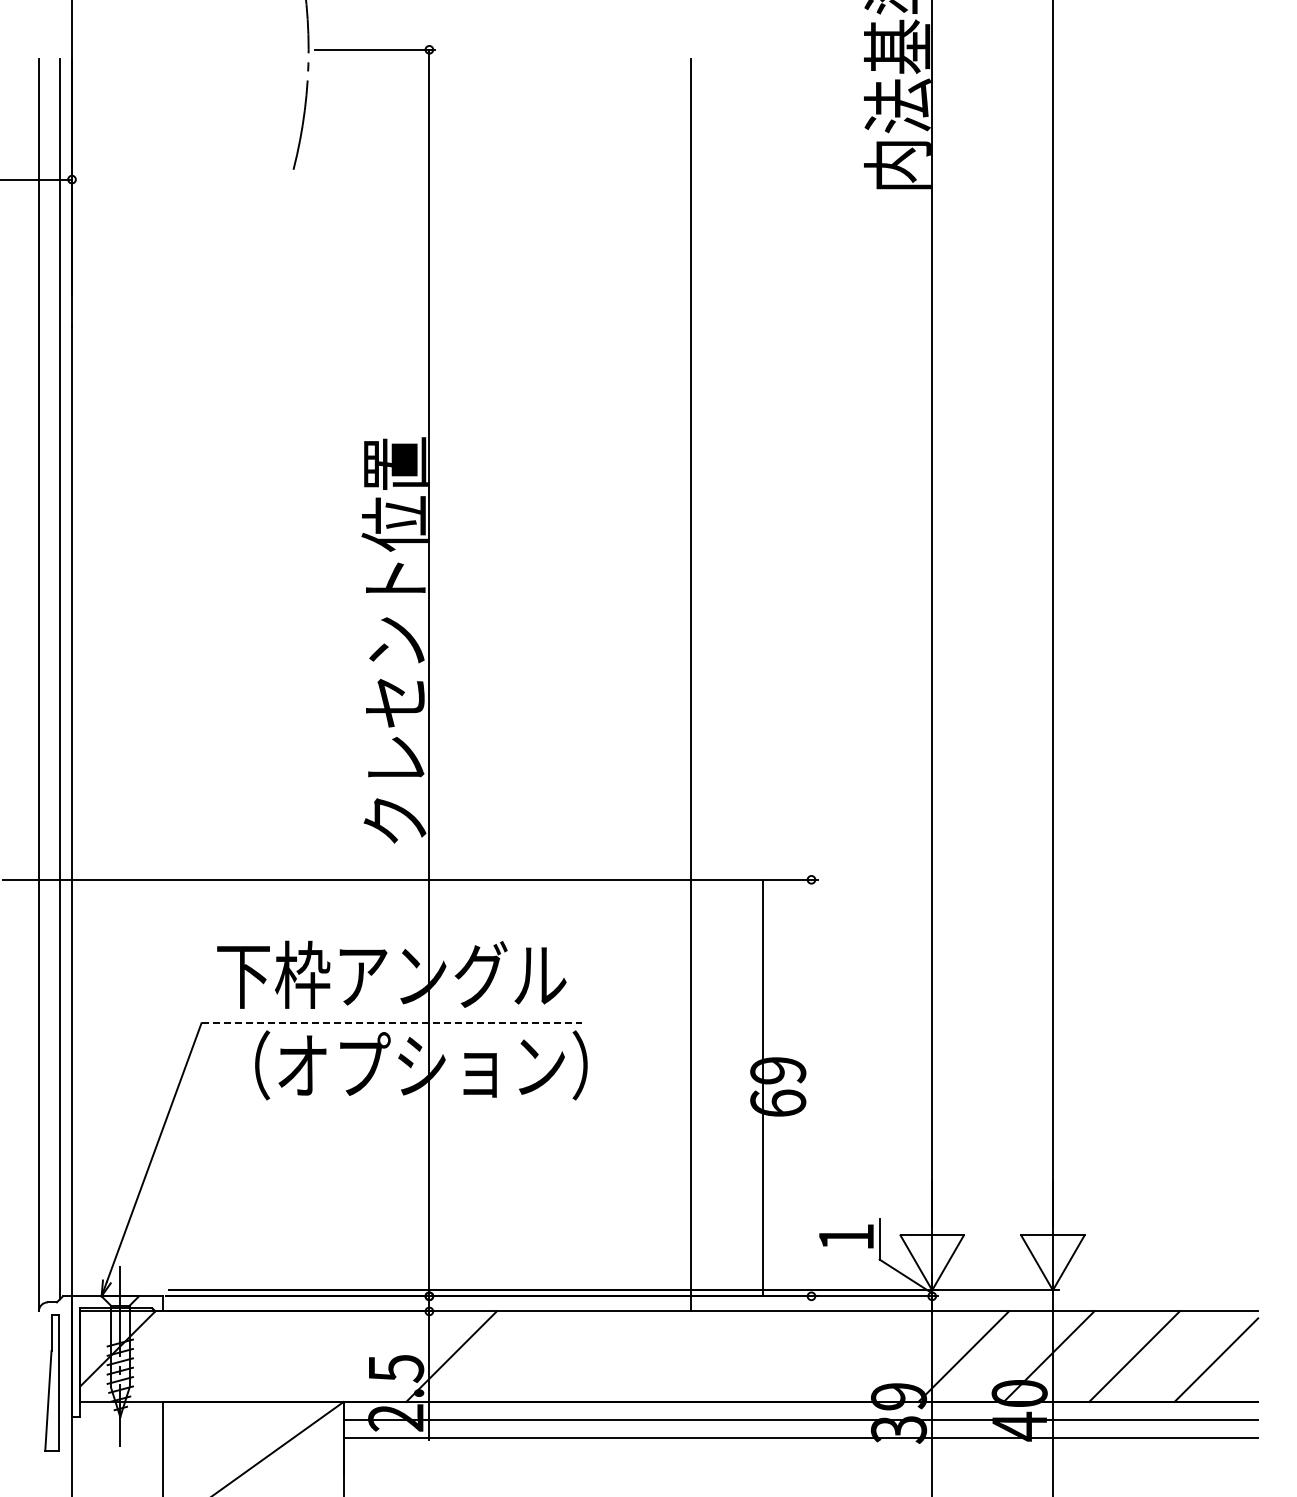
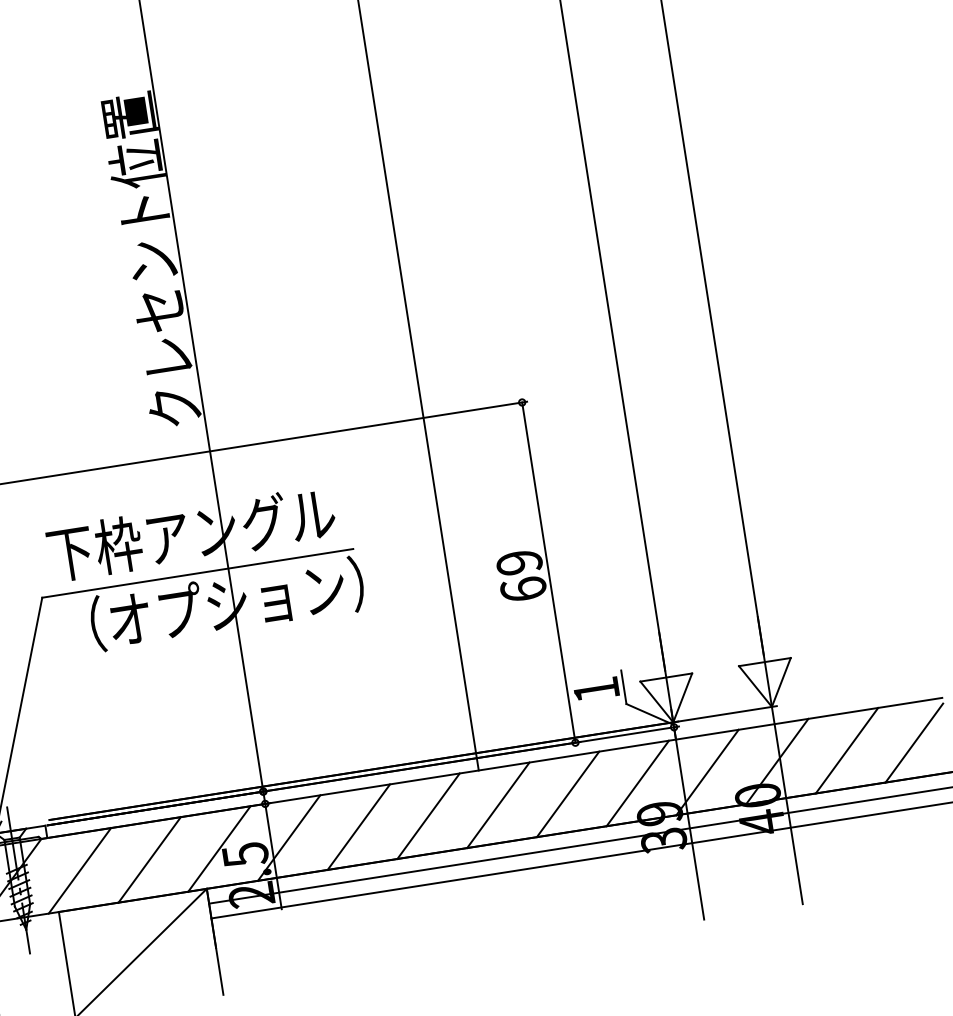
line: (392, 1023) -> (198, 573), dashed -> solid
line: (763, 1087) -> (548, 572), moved
line: (195, 1356) -> (79, 870), added
line: (280, 1356) -> (149, 859), added
line: (365, 1356) -> (218, 848), added
line: (536, 1356) -> (358, 827), added
line: (621, 1356) -> (427, 816), added
line: (707, 1356) -> (498, 805), added
line: (792, 1356) -> (567, 794), added
line: (878, 1356) -> (637, 783), added

